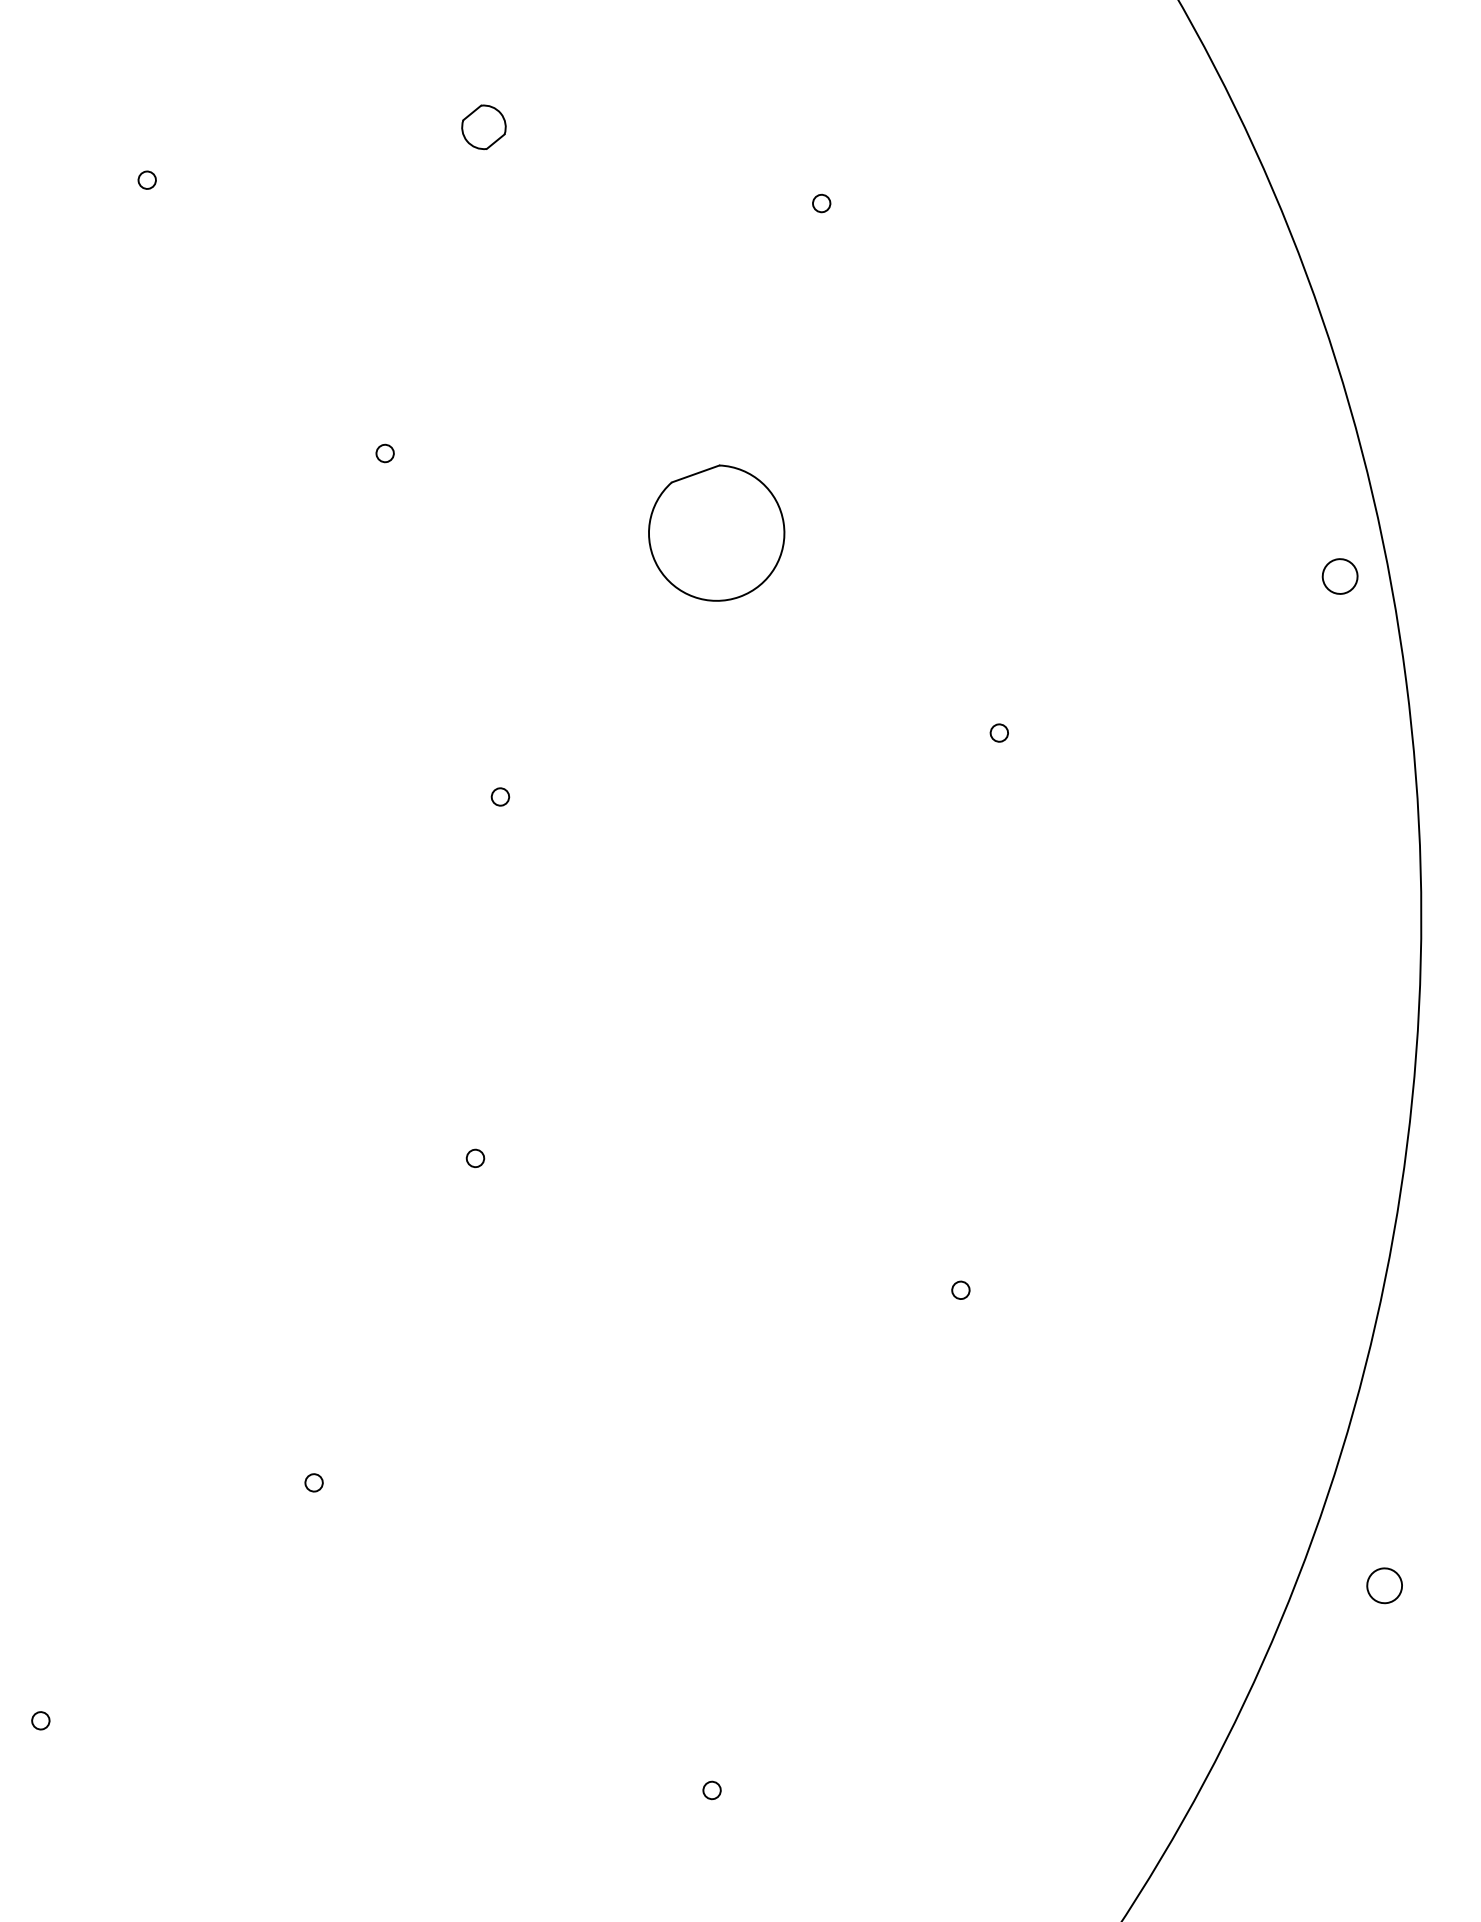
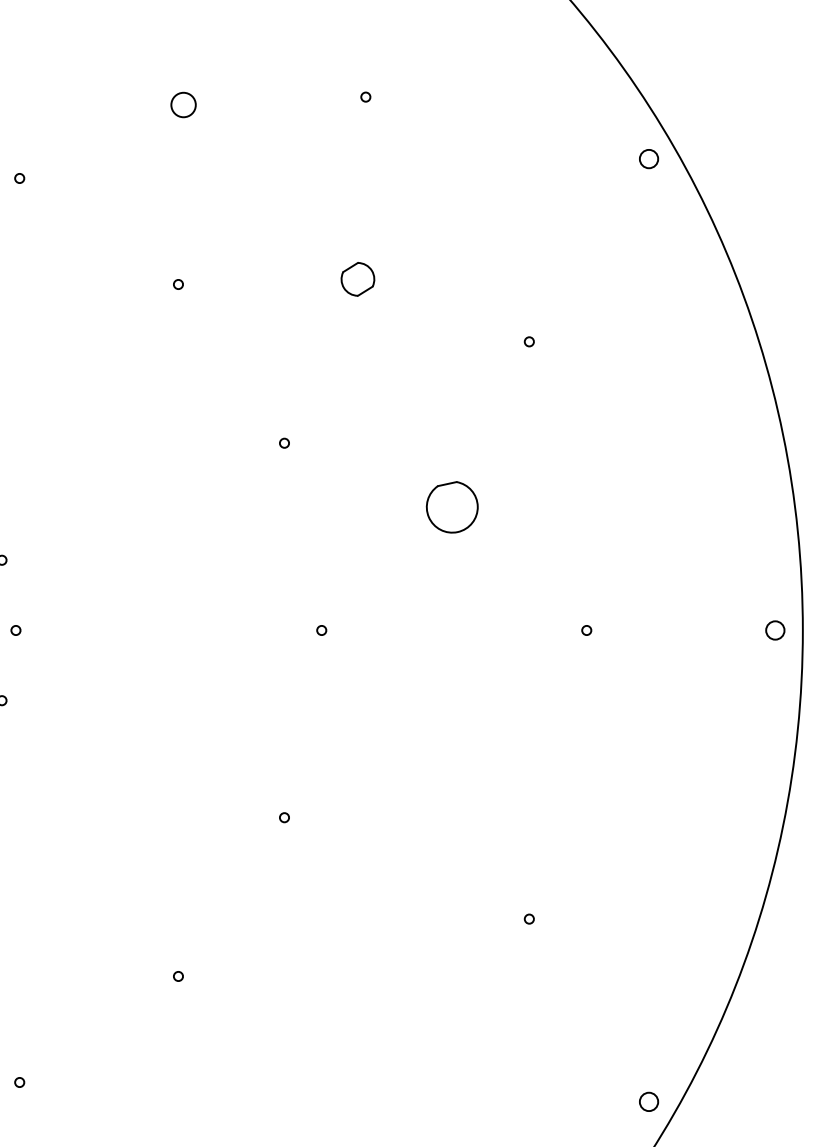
part: (483, 127) -> (357, 279), size x1.43
part: (715, 534) -> (451, 507), size x0.71
circle: (1340, 576) -> (775, 630), moved
circle: (1385, 1584) -> (649, 1101), moved

